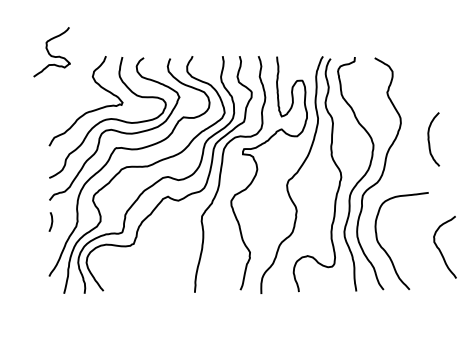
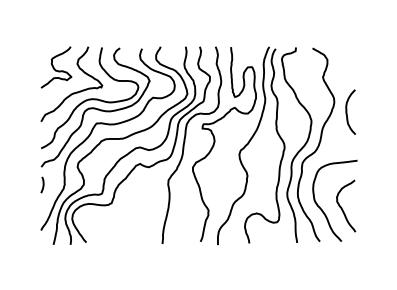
curve: (50, 53) -> (55, 68), moved
curve: (429, 138) -> (347, 111), moved
curve: (440, 248) -> (342, 207), moved

